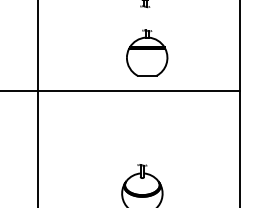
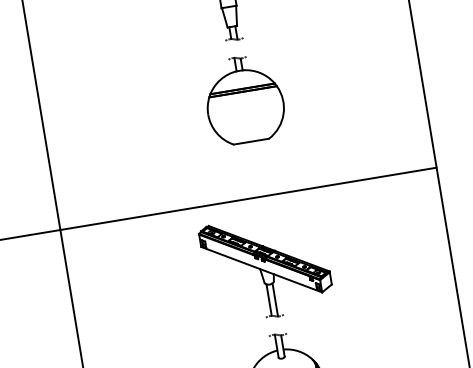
part: (147, 52) -> (244, 98), moved
part: (142, 128) -> (266, 266), added

